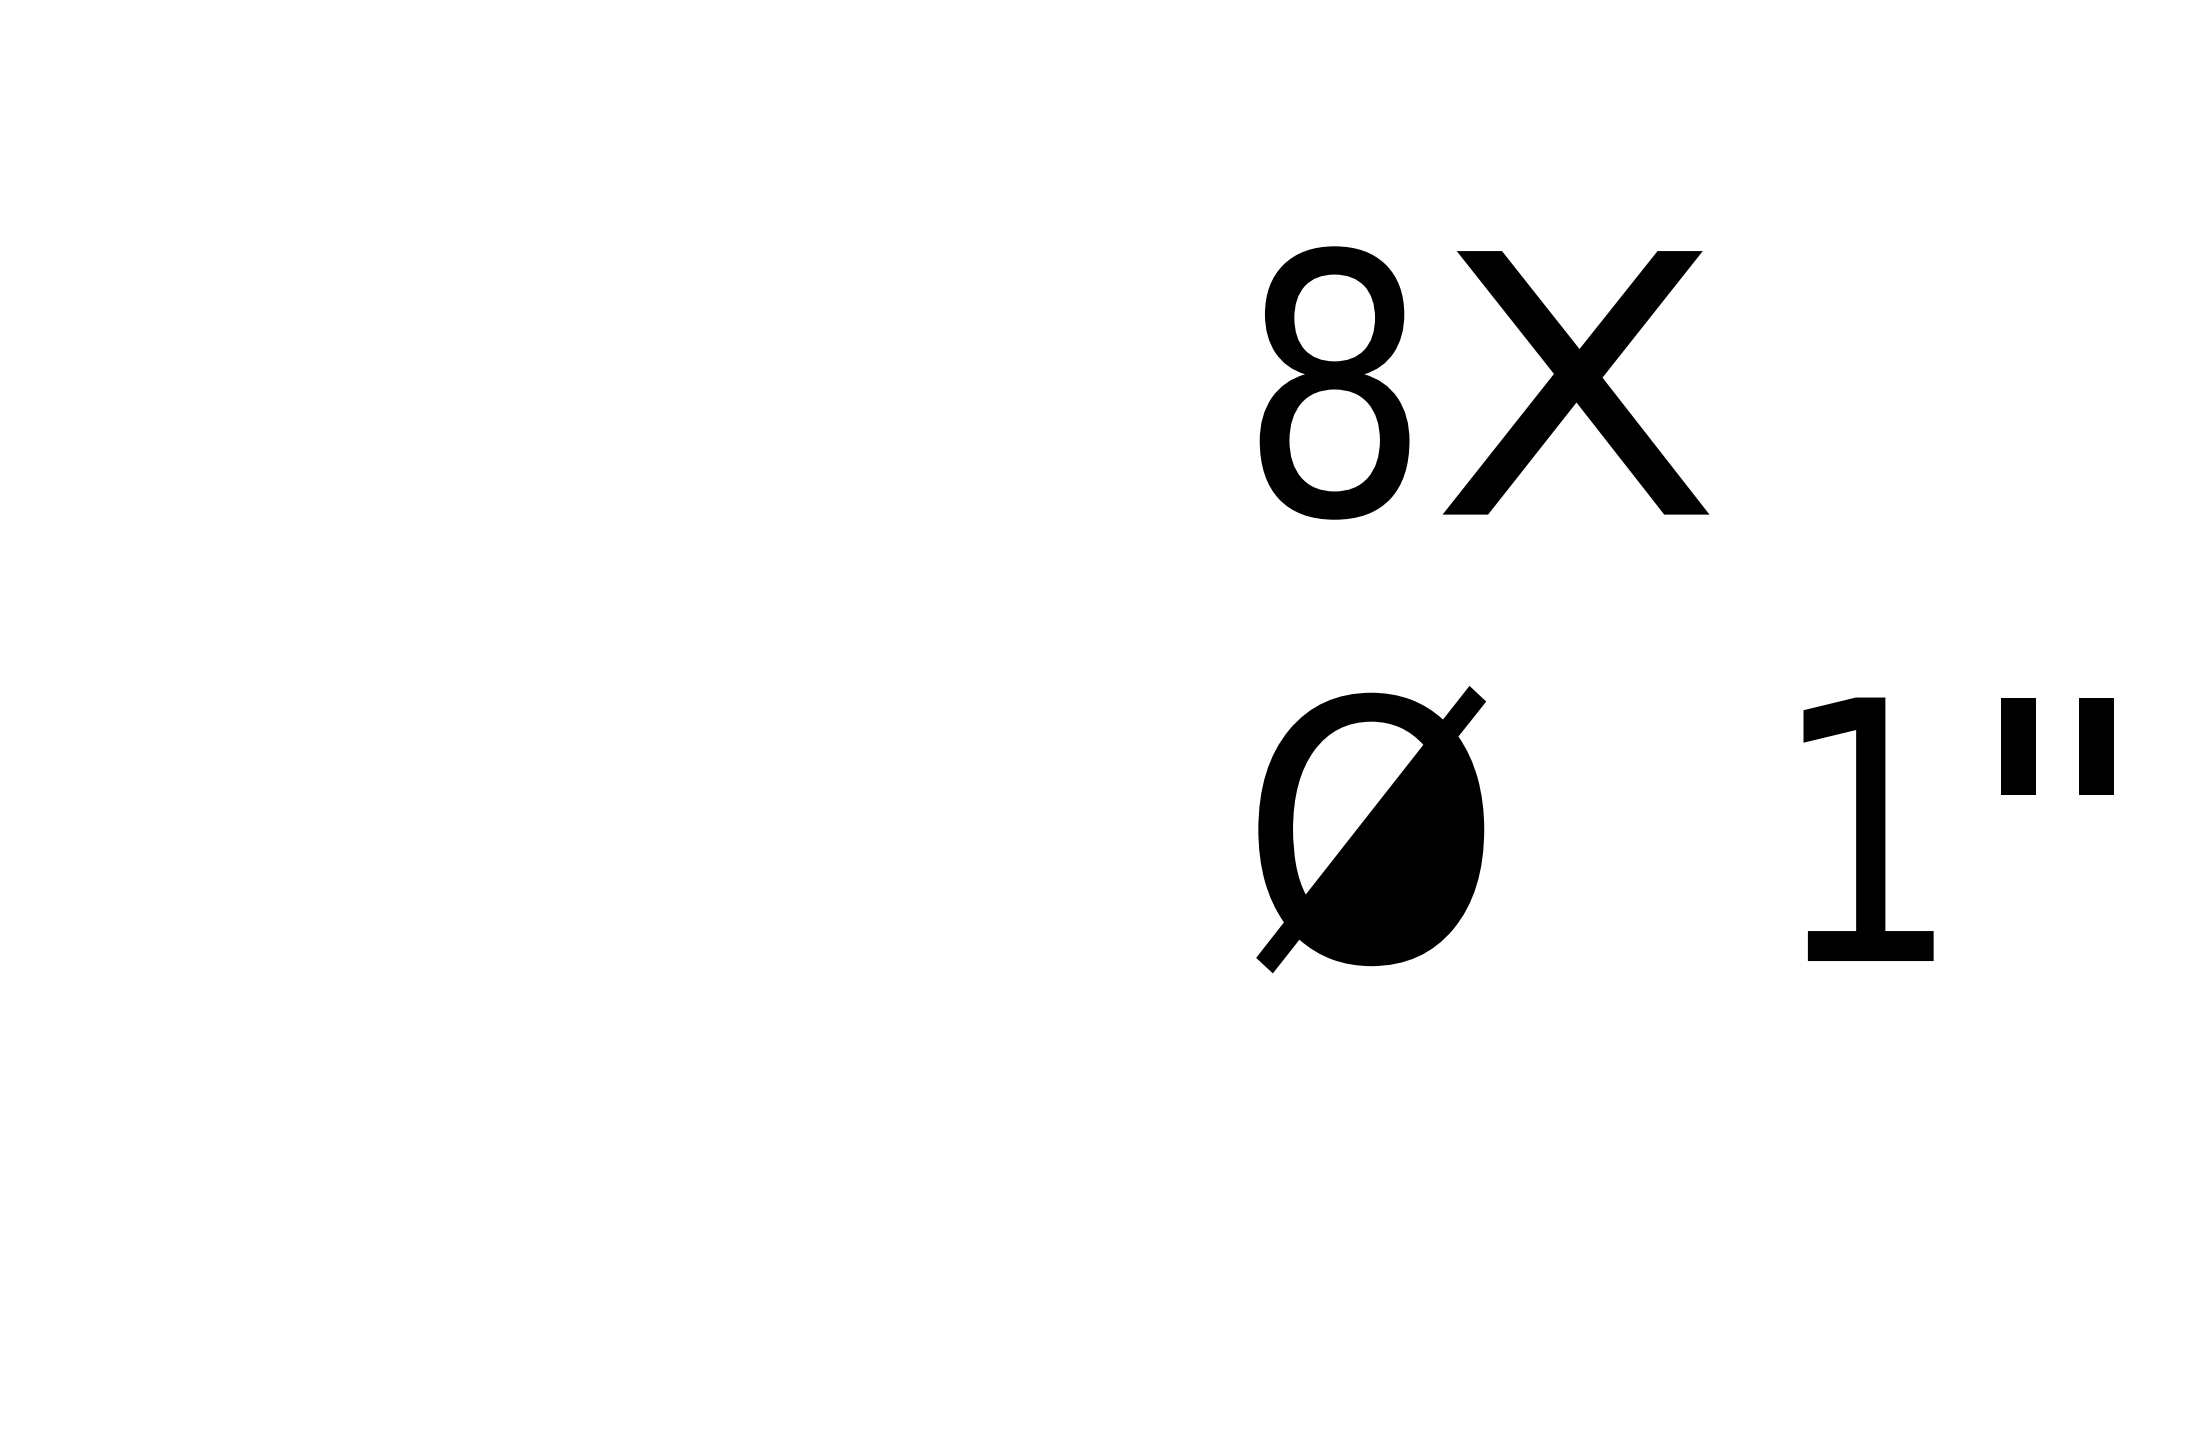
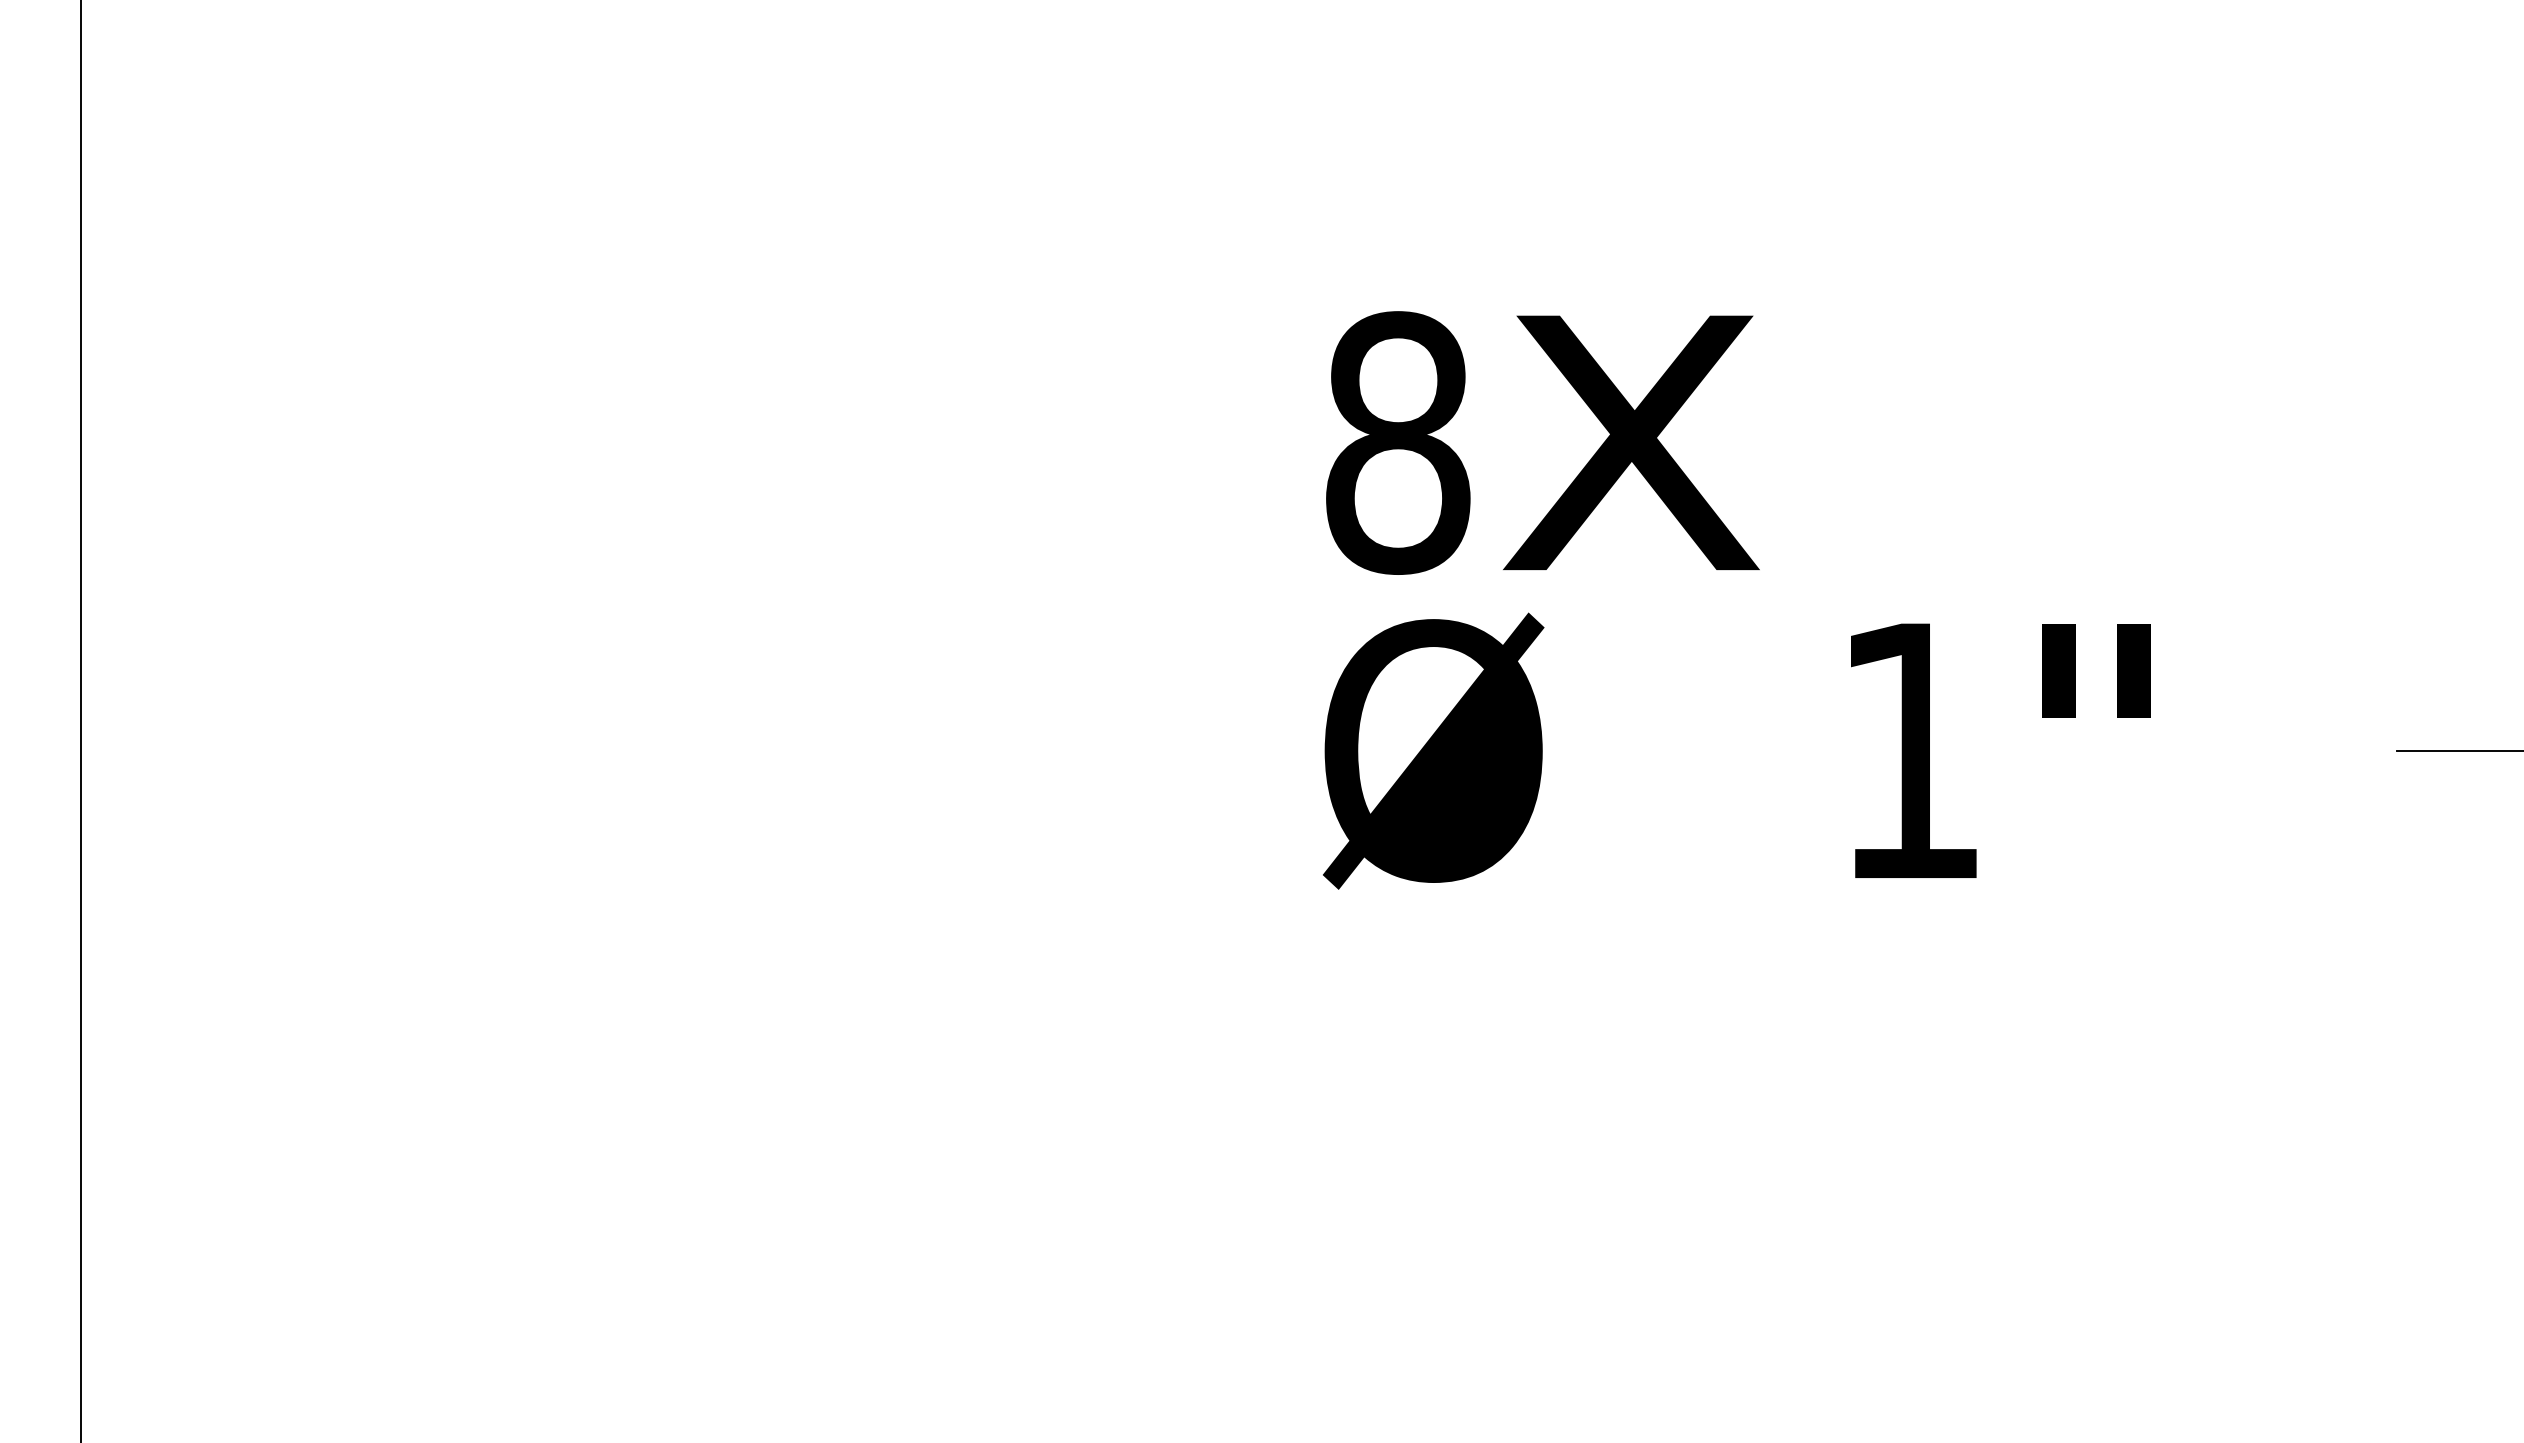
text: (1483, 382) -> (1542, 442), moved

